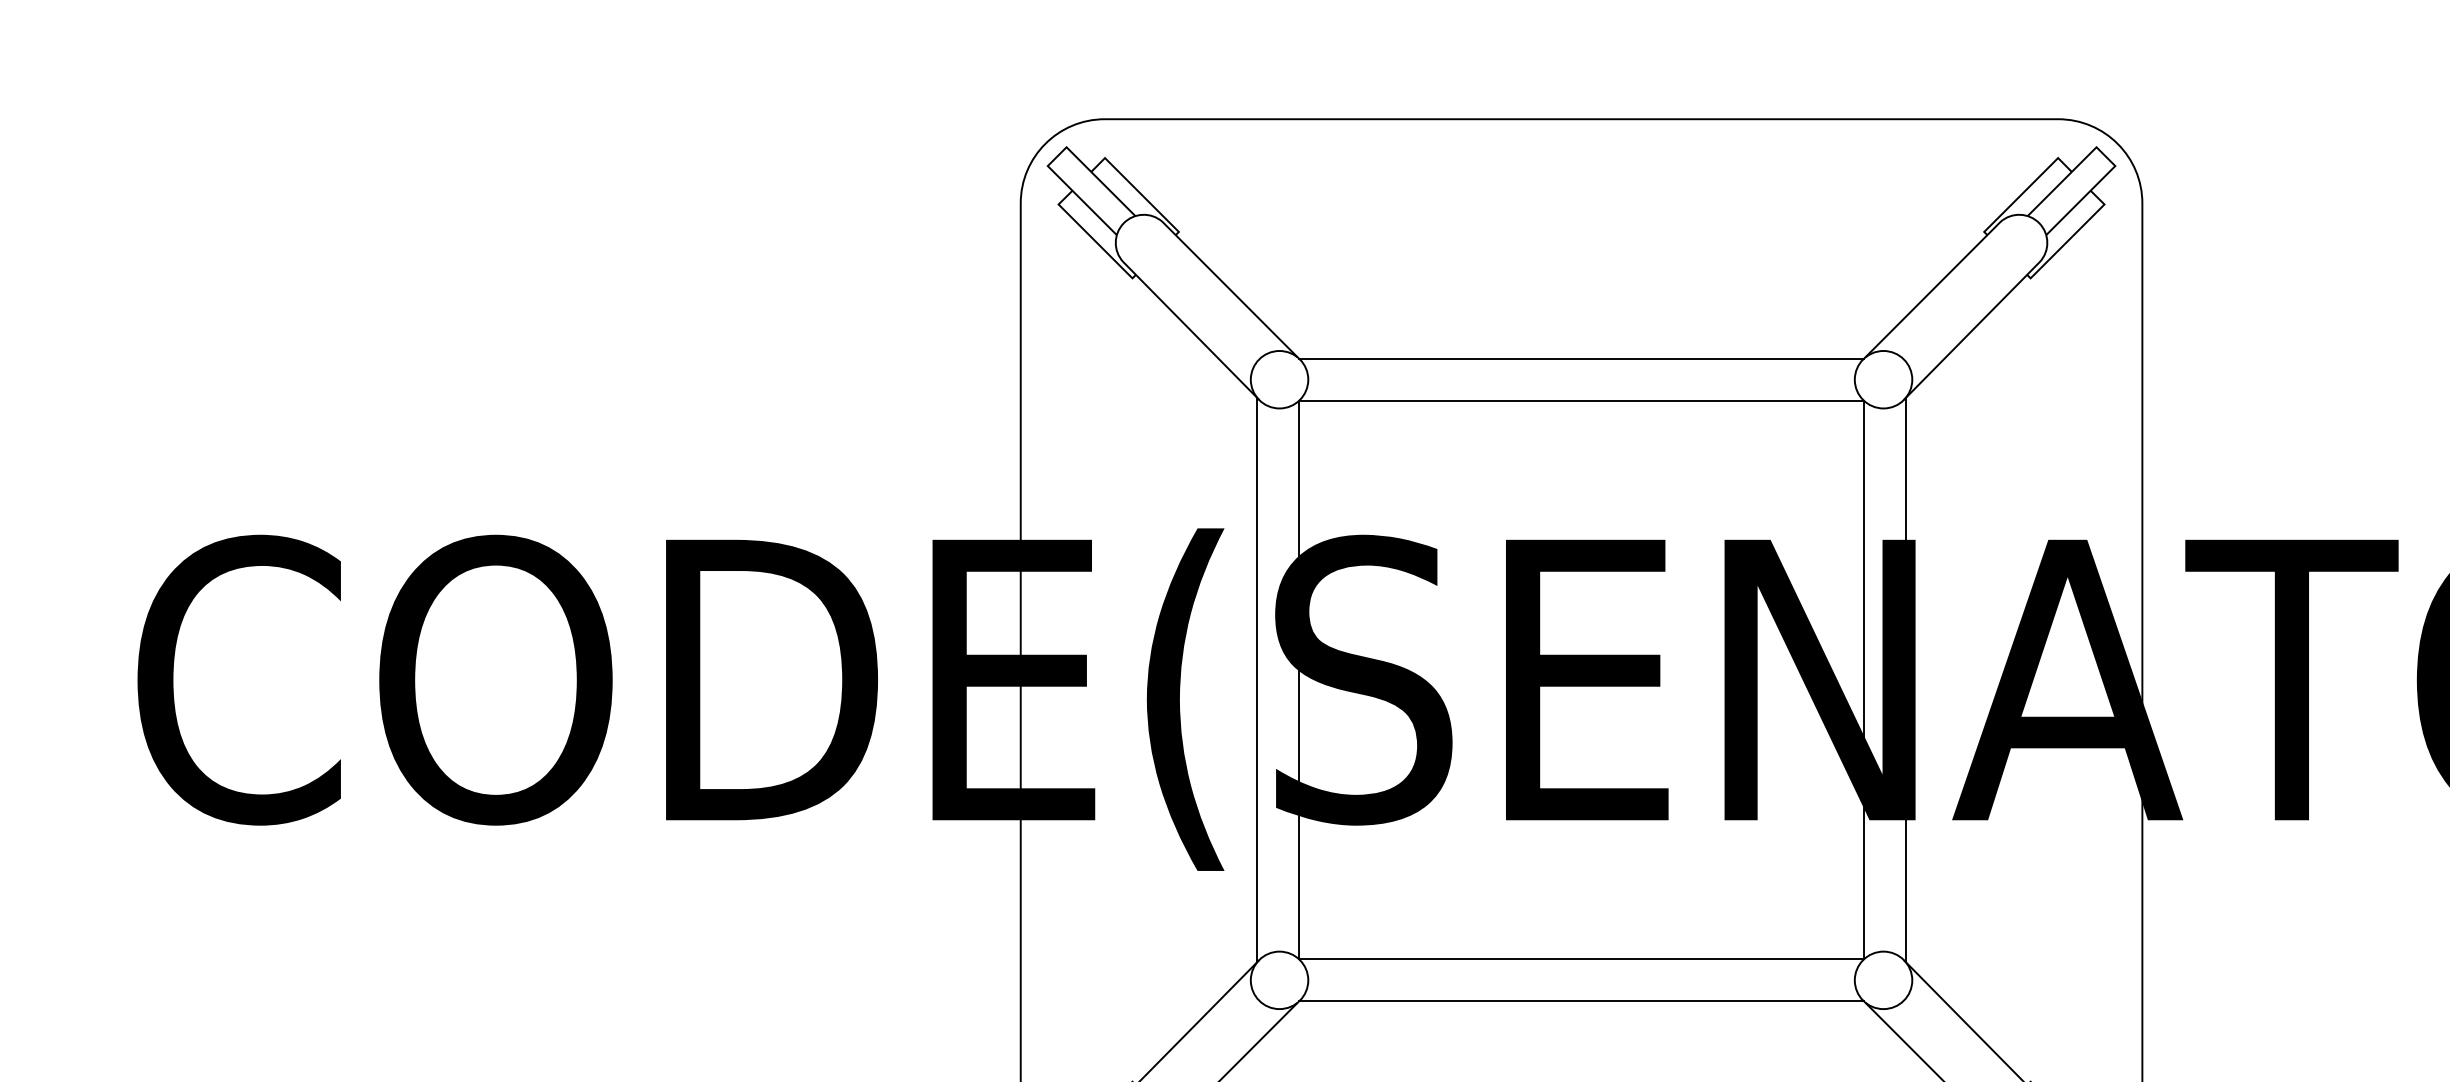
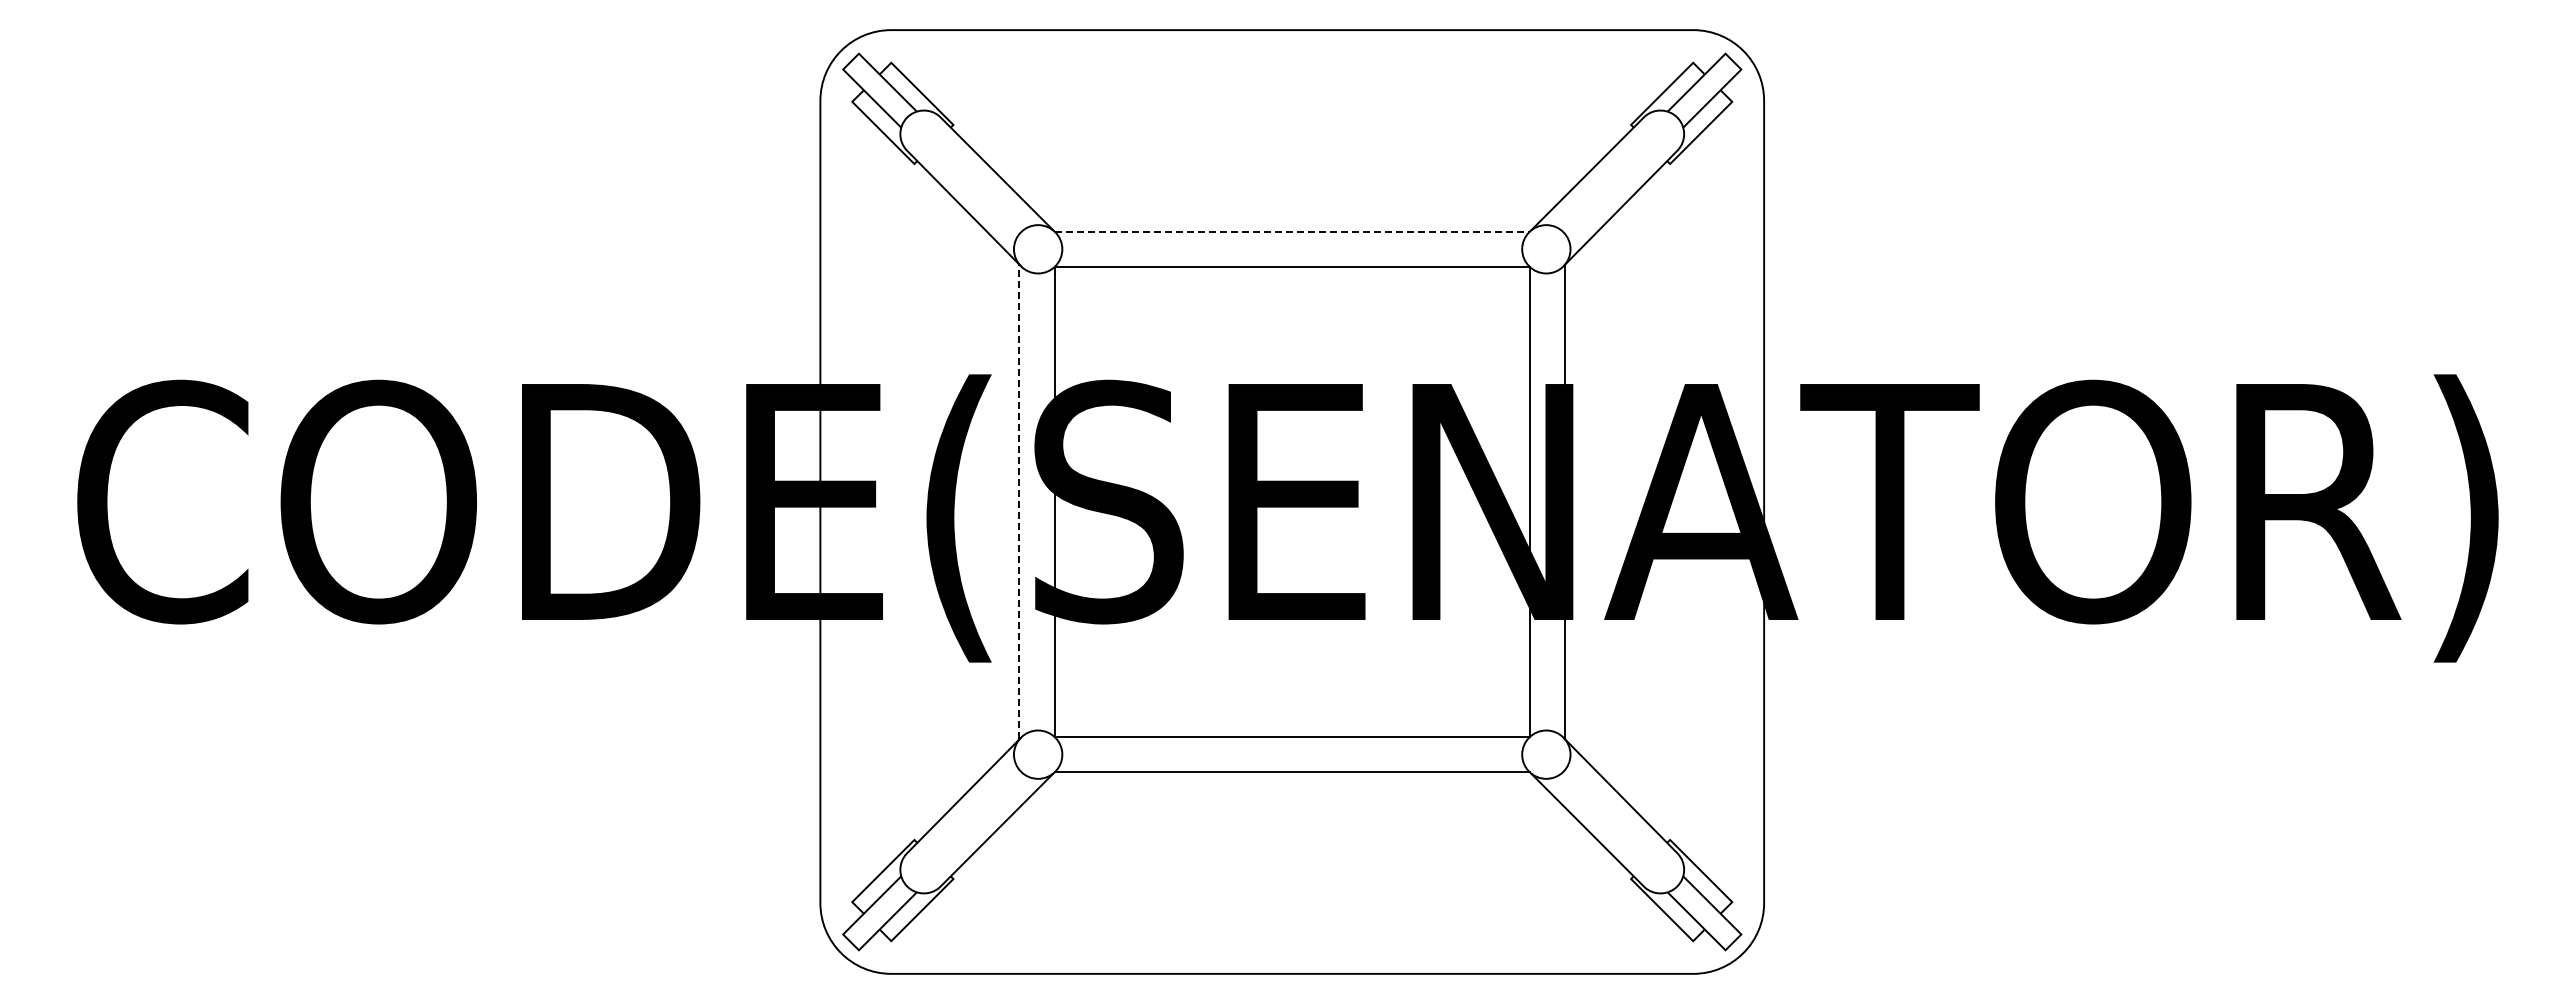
line: (1581, 358) -> (1292, 231), solid -> dashed
line: (1257, 679) -> (1019, 501), solid -> dashed

